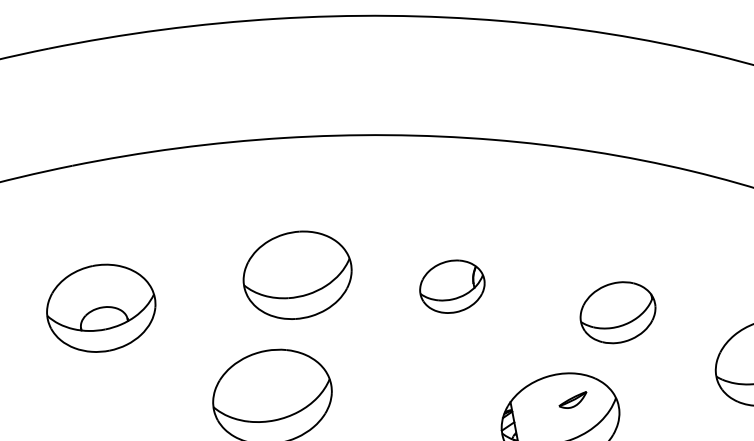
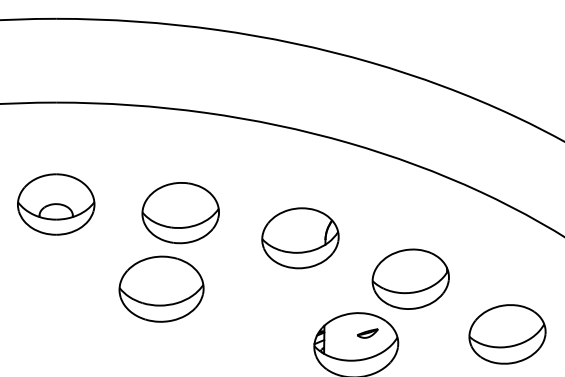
part: (297, 275) -> (180, 213), moved
part: (452, 286) -> (300, 238), size x1.67
part: (617, 311) -> (410, 278), size x1.43

